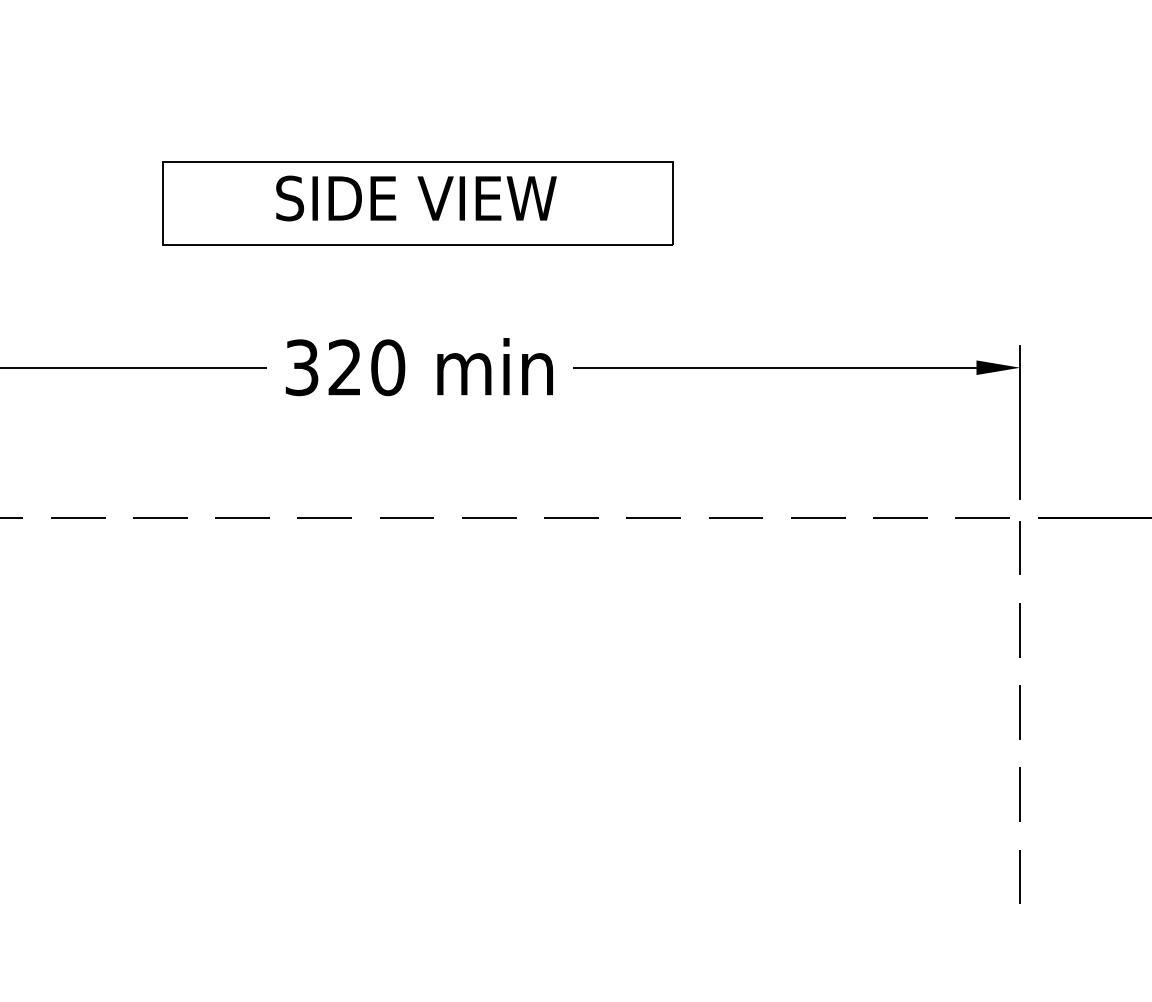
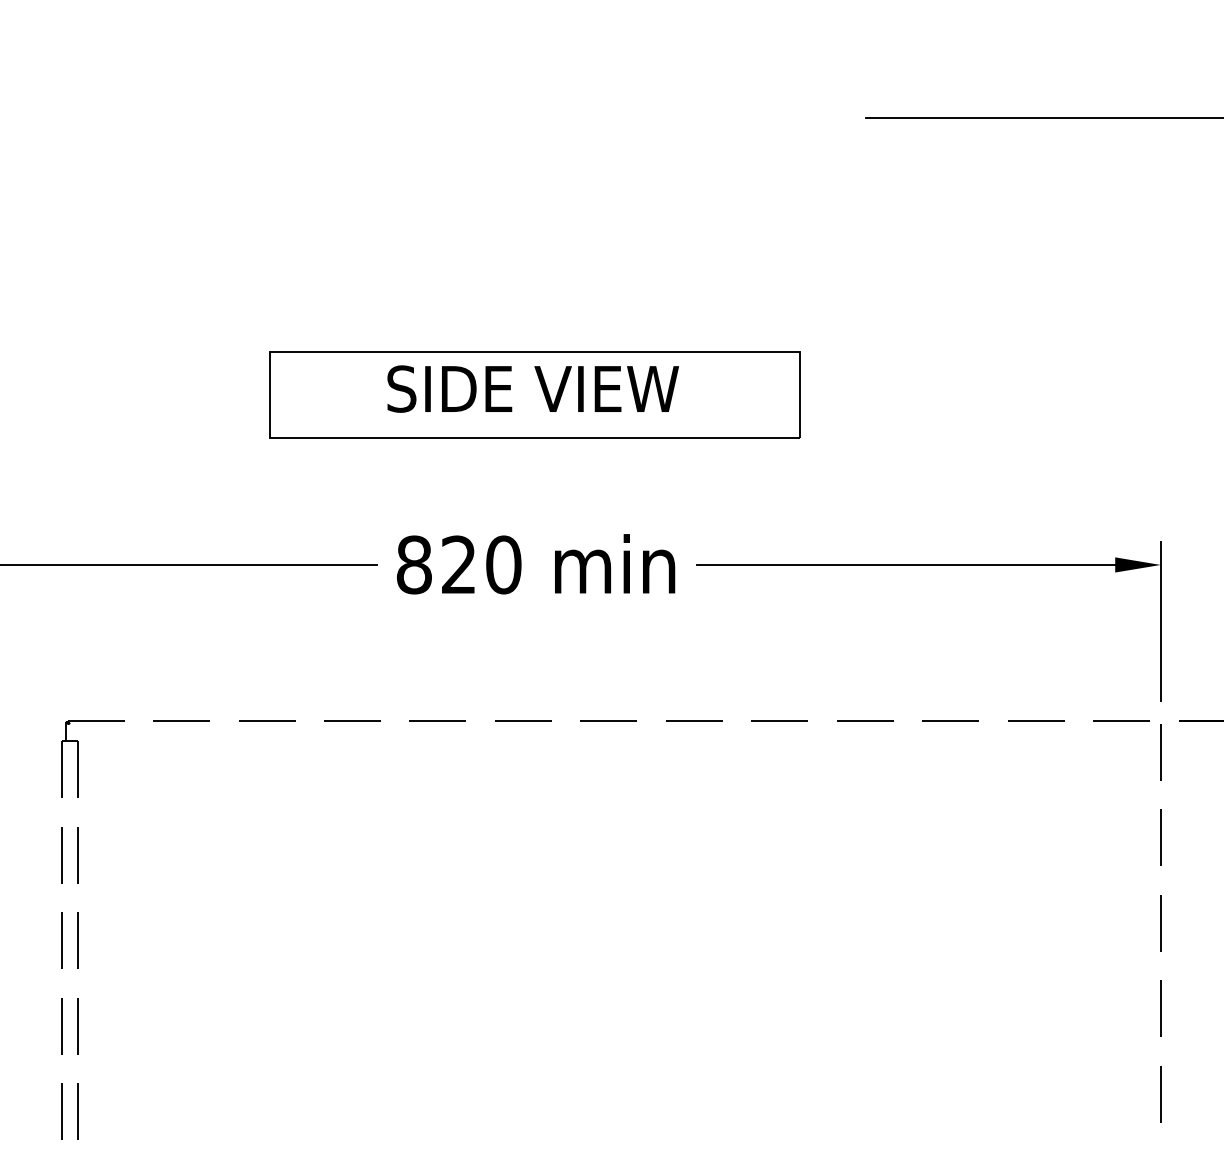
text: (301, 367) -> (413, 564), 320 -> 820

